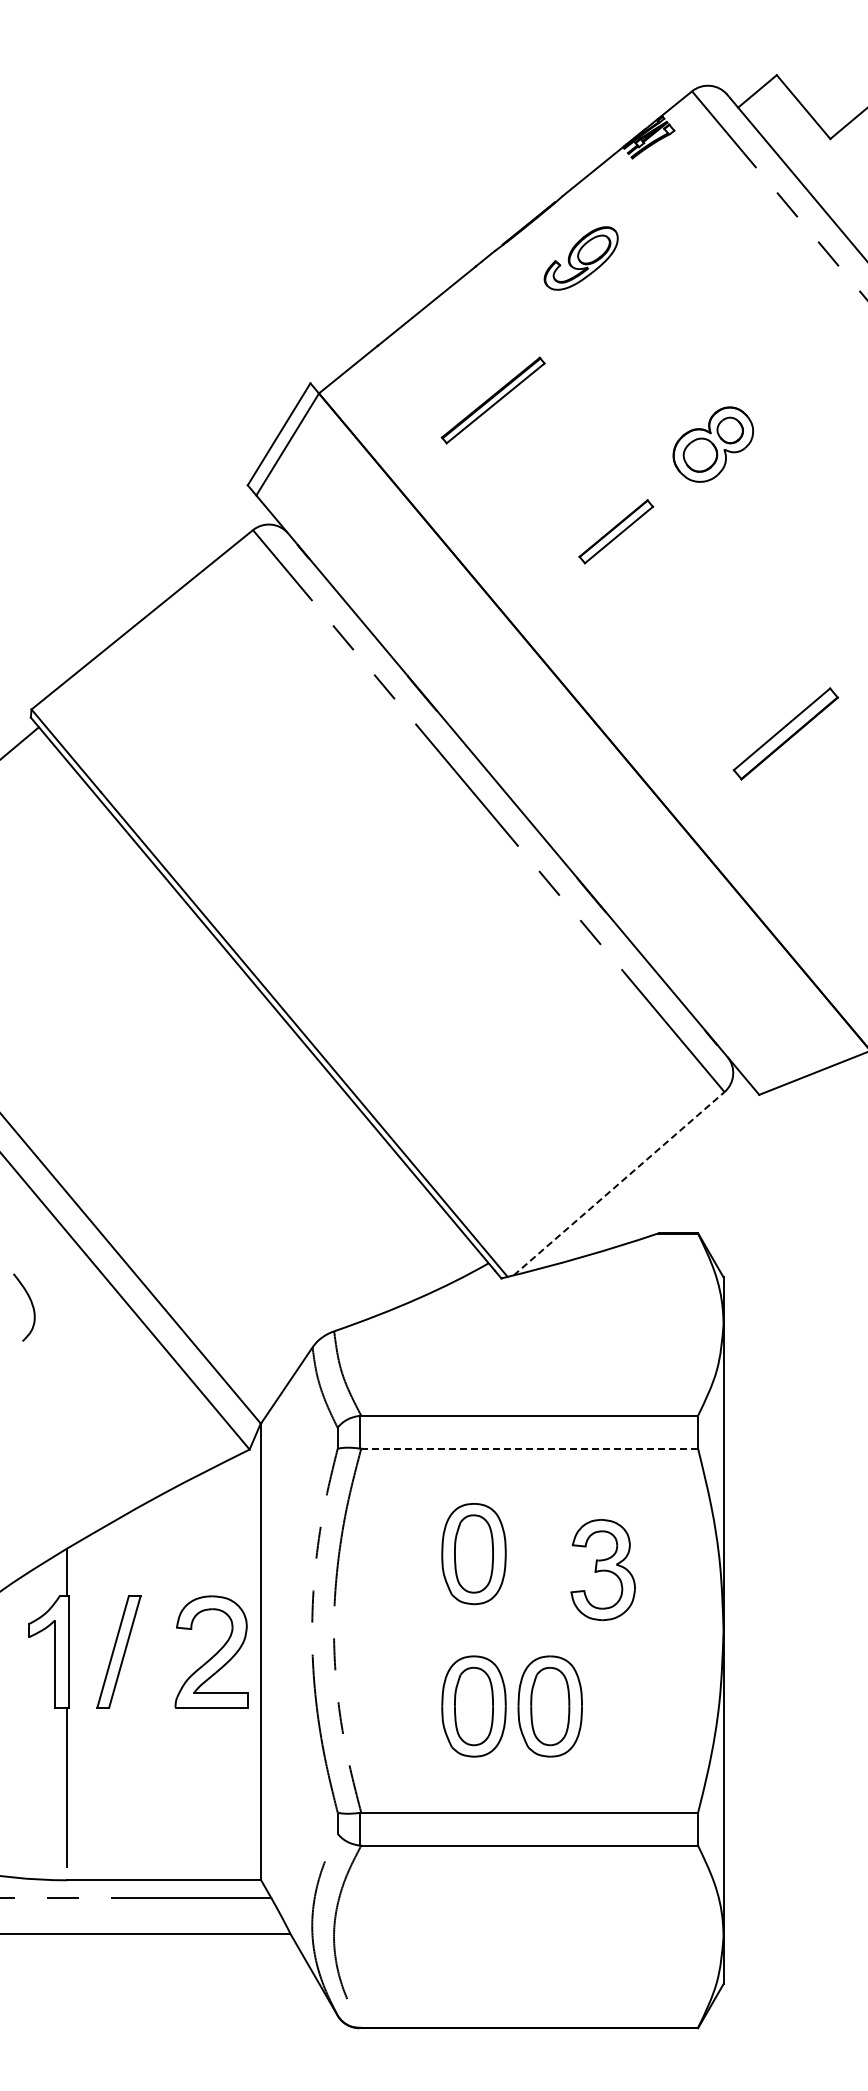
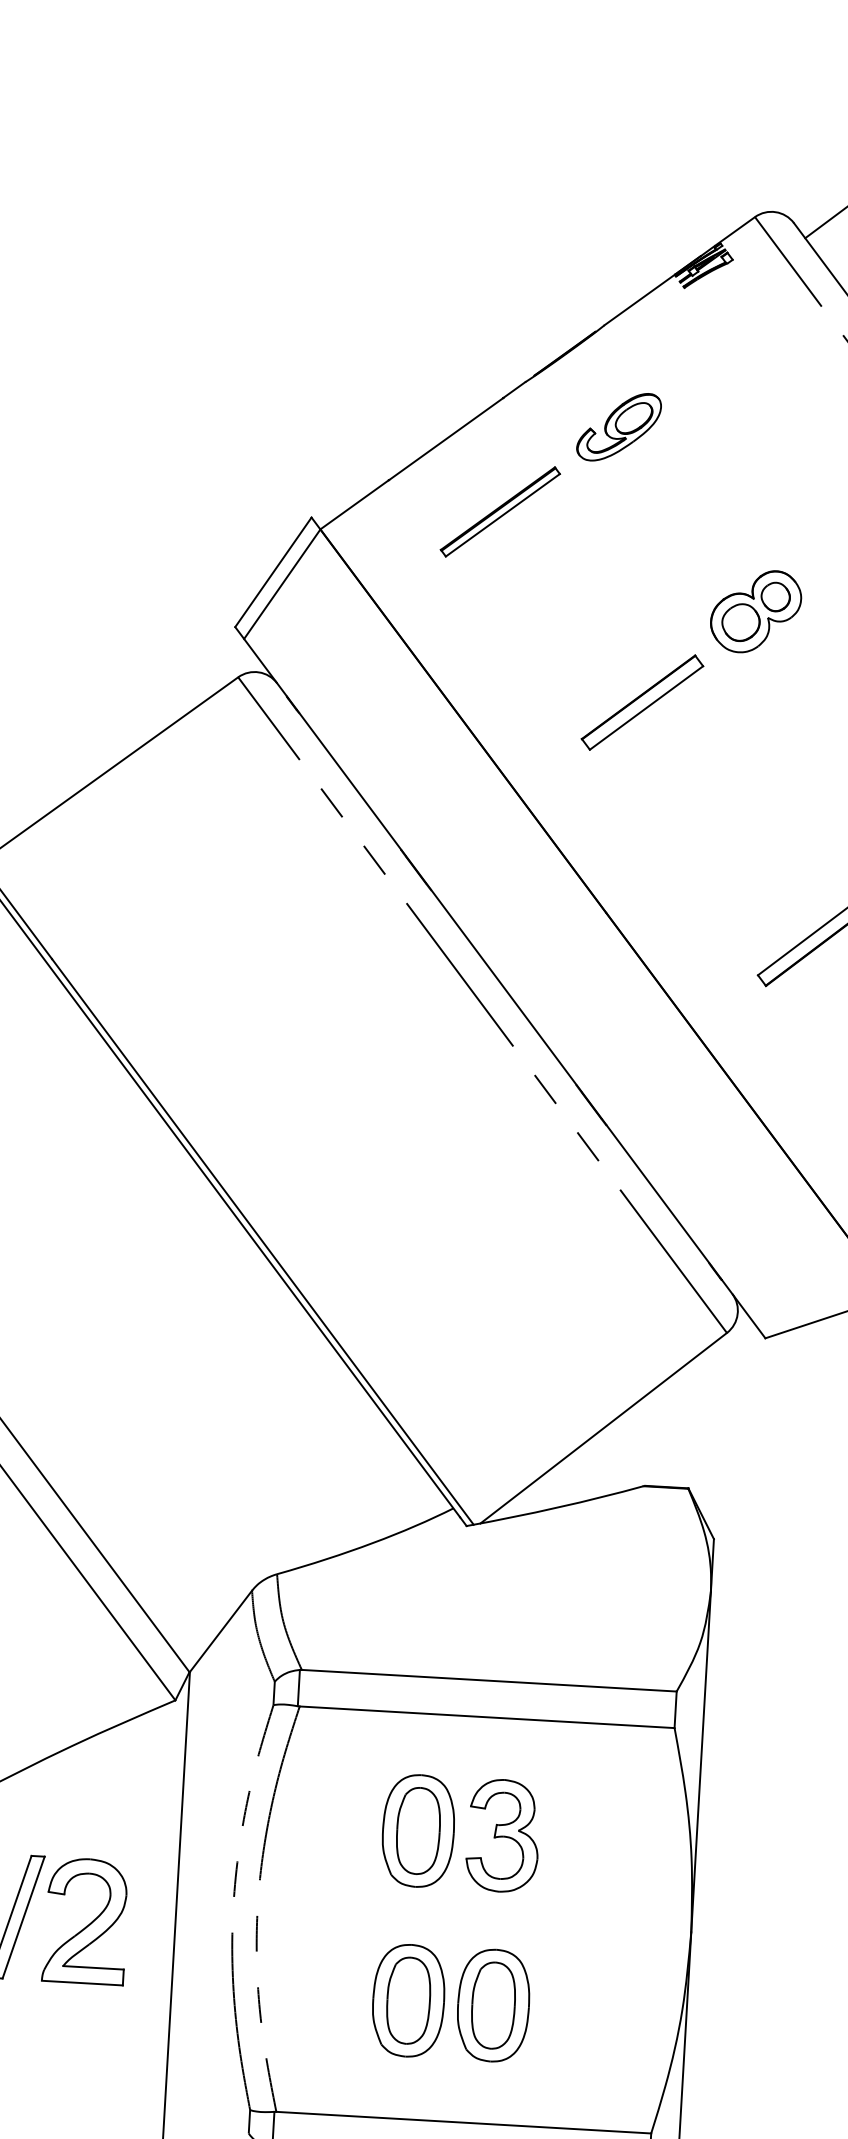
part: (580, 258) -> (618, 427), moved
part: (492, 400) -> (499, 511), moved
part: (615, 531) -> (641, 702), size x1.43
line: (619, 1183) -> (604, 1427), dashed -> solid
line: (530, 1448) -> (488, 1717), dashed -> solid
part: (602, 1570) -> (502, 1836), moved
part: (211, 1651) -> (85, 1920), moved

